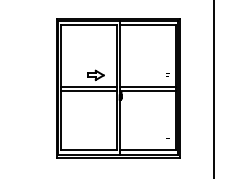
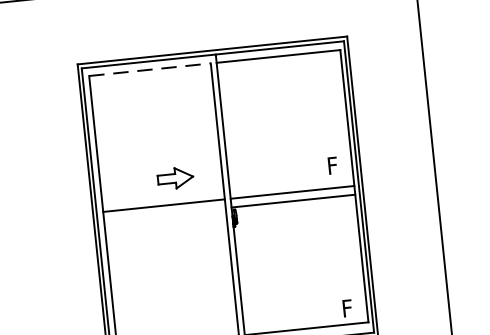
line: (89, 25) -> (150, 70), solid -> dashed
line: (89, 91) -> (165, 214), removed

